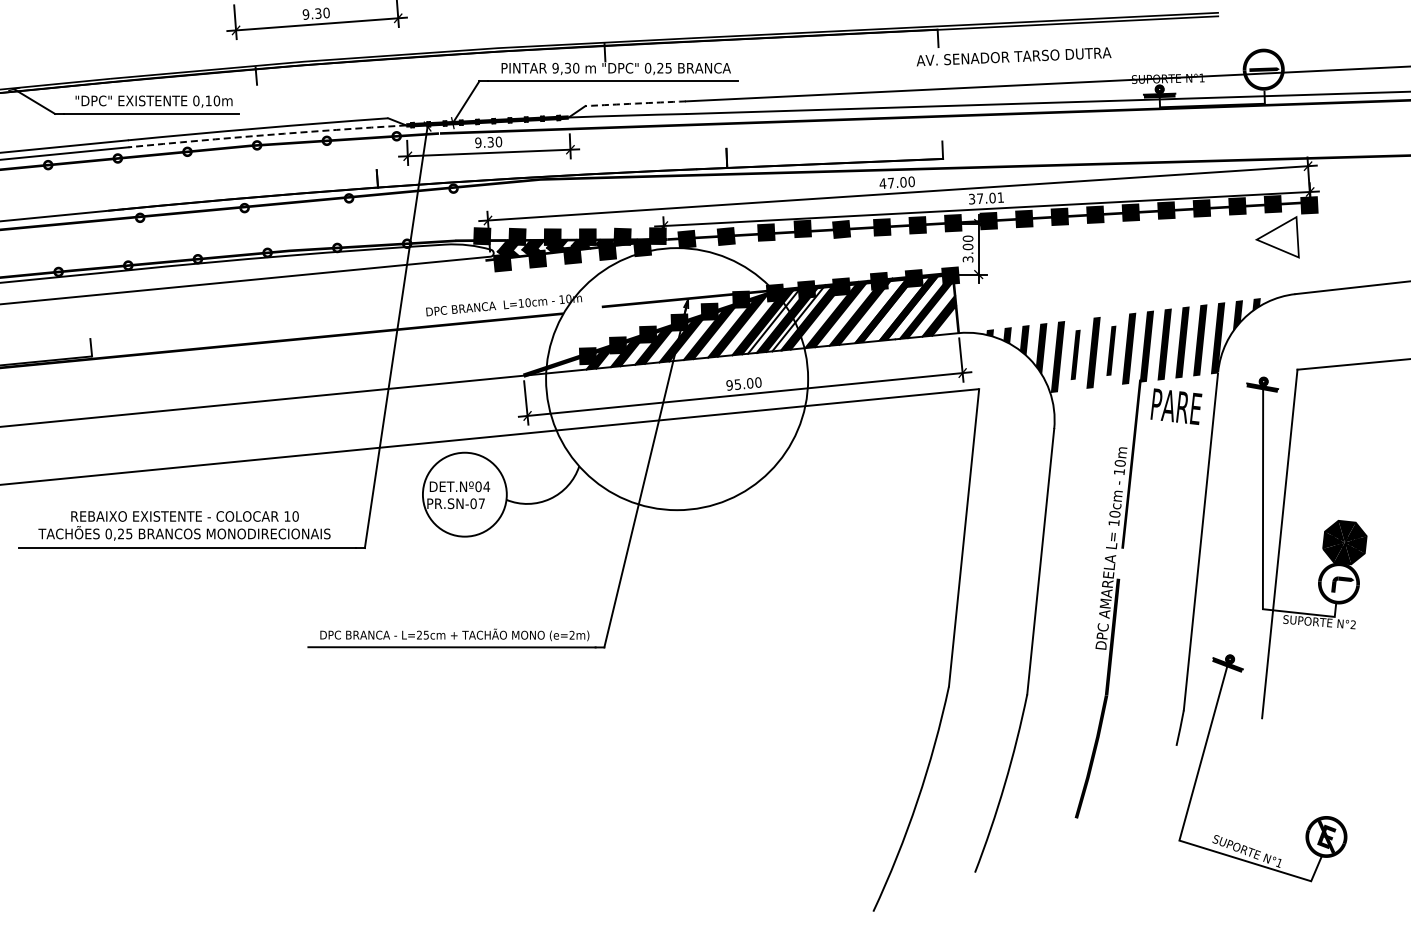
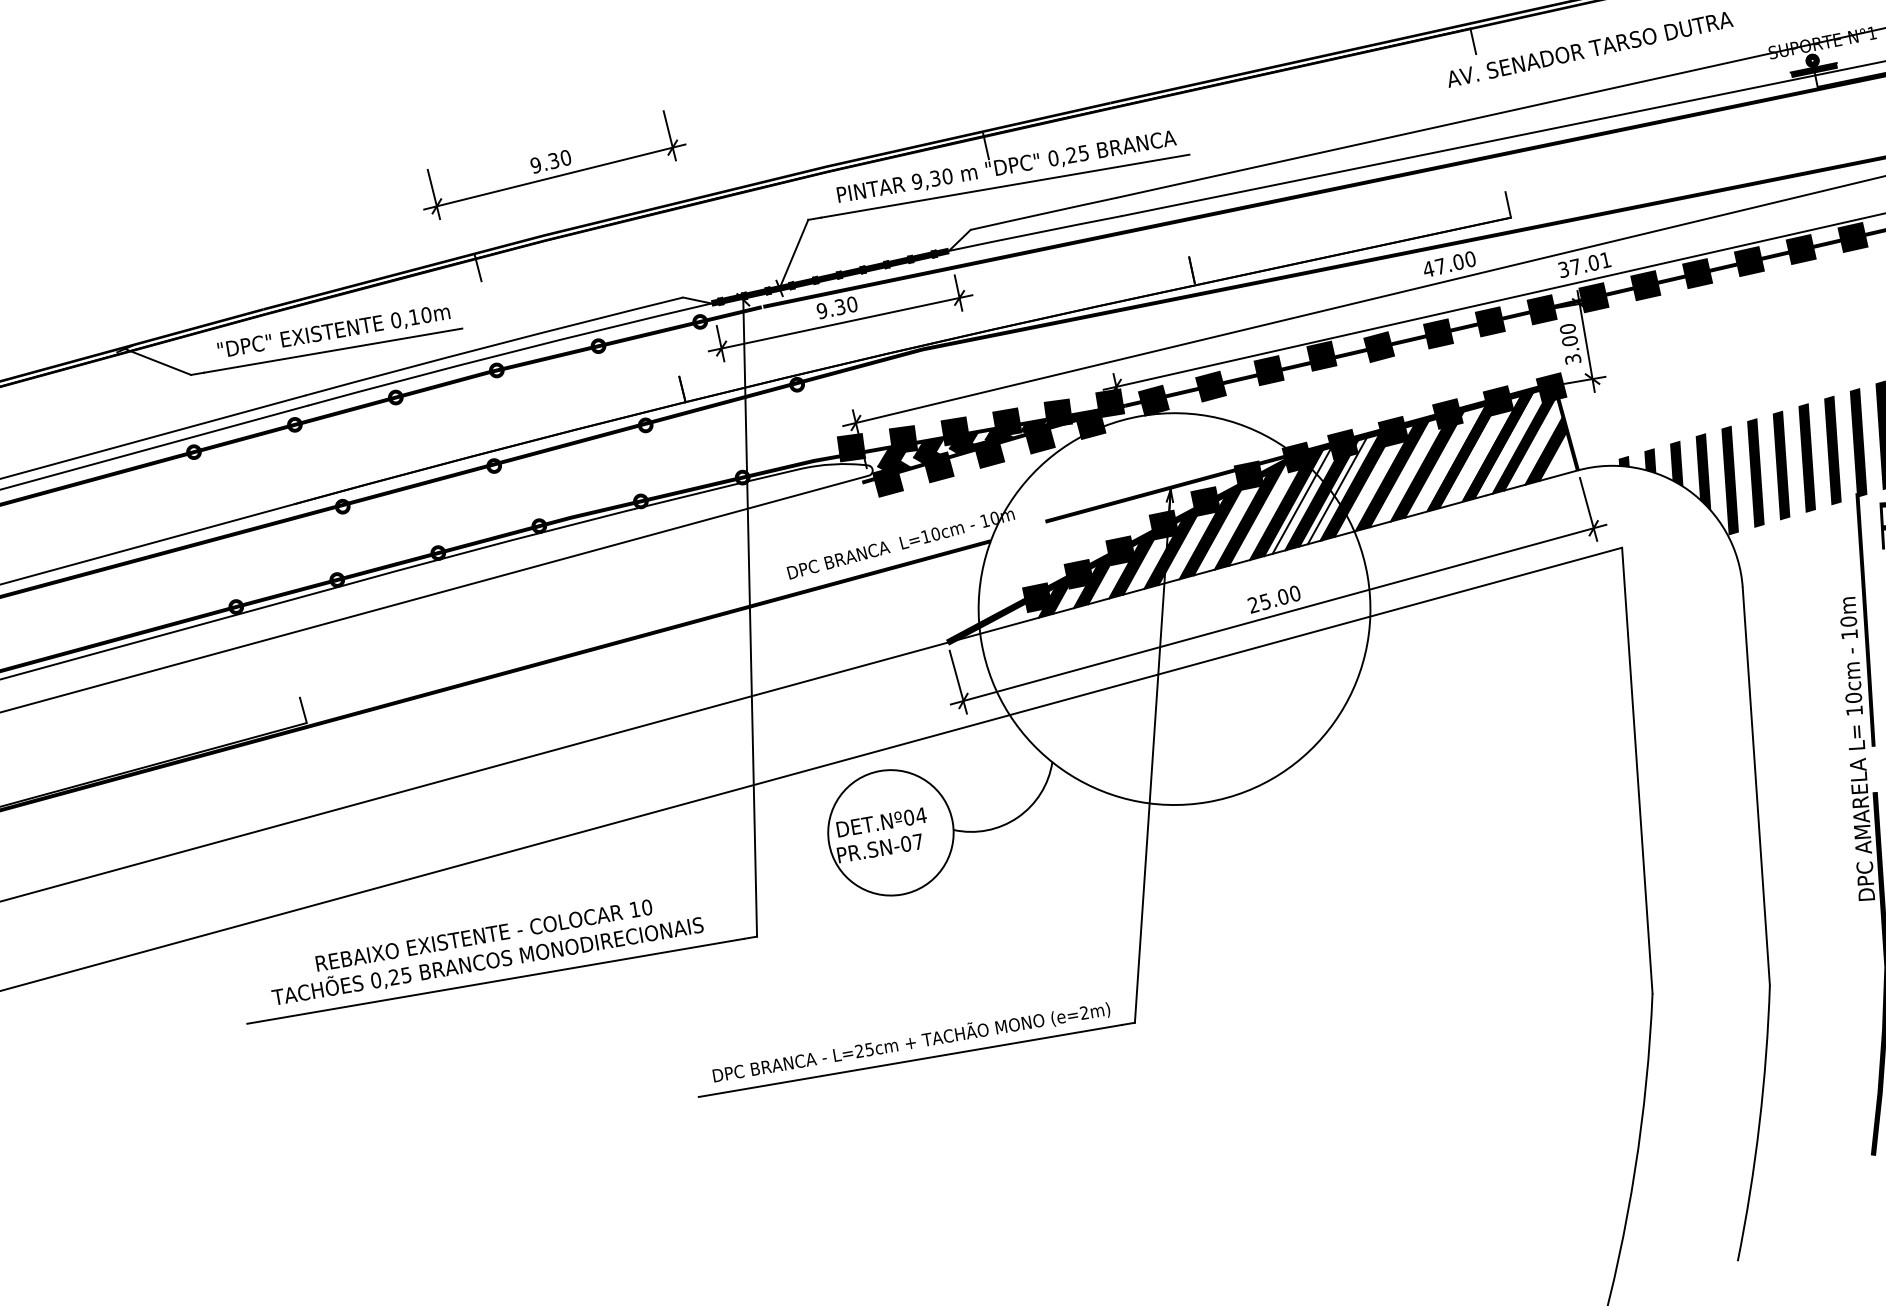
arc: (635, 103) -> (1043, 213), dashed -> solid
arc: (267, 135) -> (509, 353), dashed -> solid
part: (1111, 350) -> (1807, 457), size x1.43
part: (1075, 354) -> (1755, 472), size x1.43
text: (729, 385) -> (1253, 605), 95.00 -> 25.00

